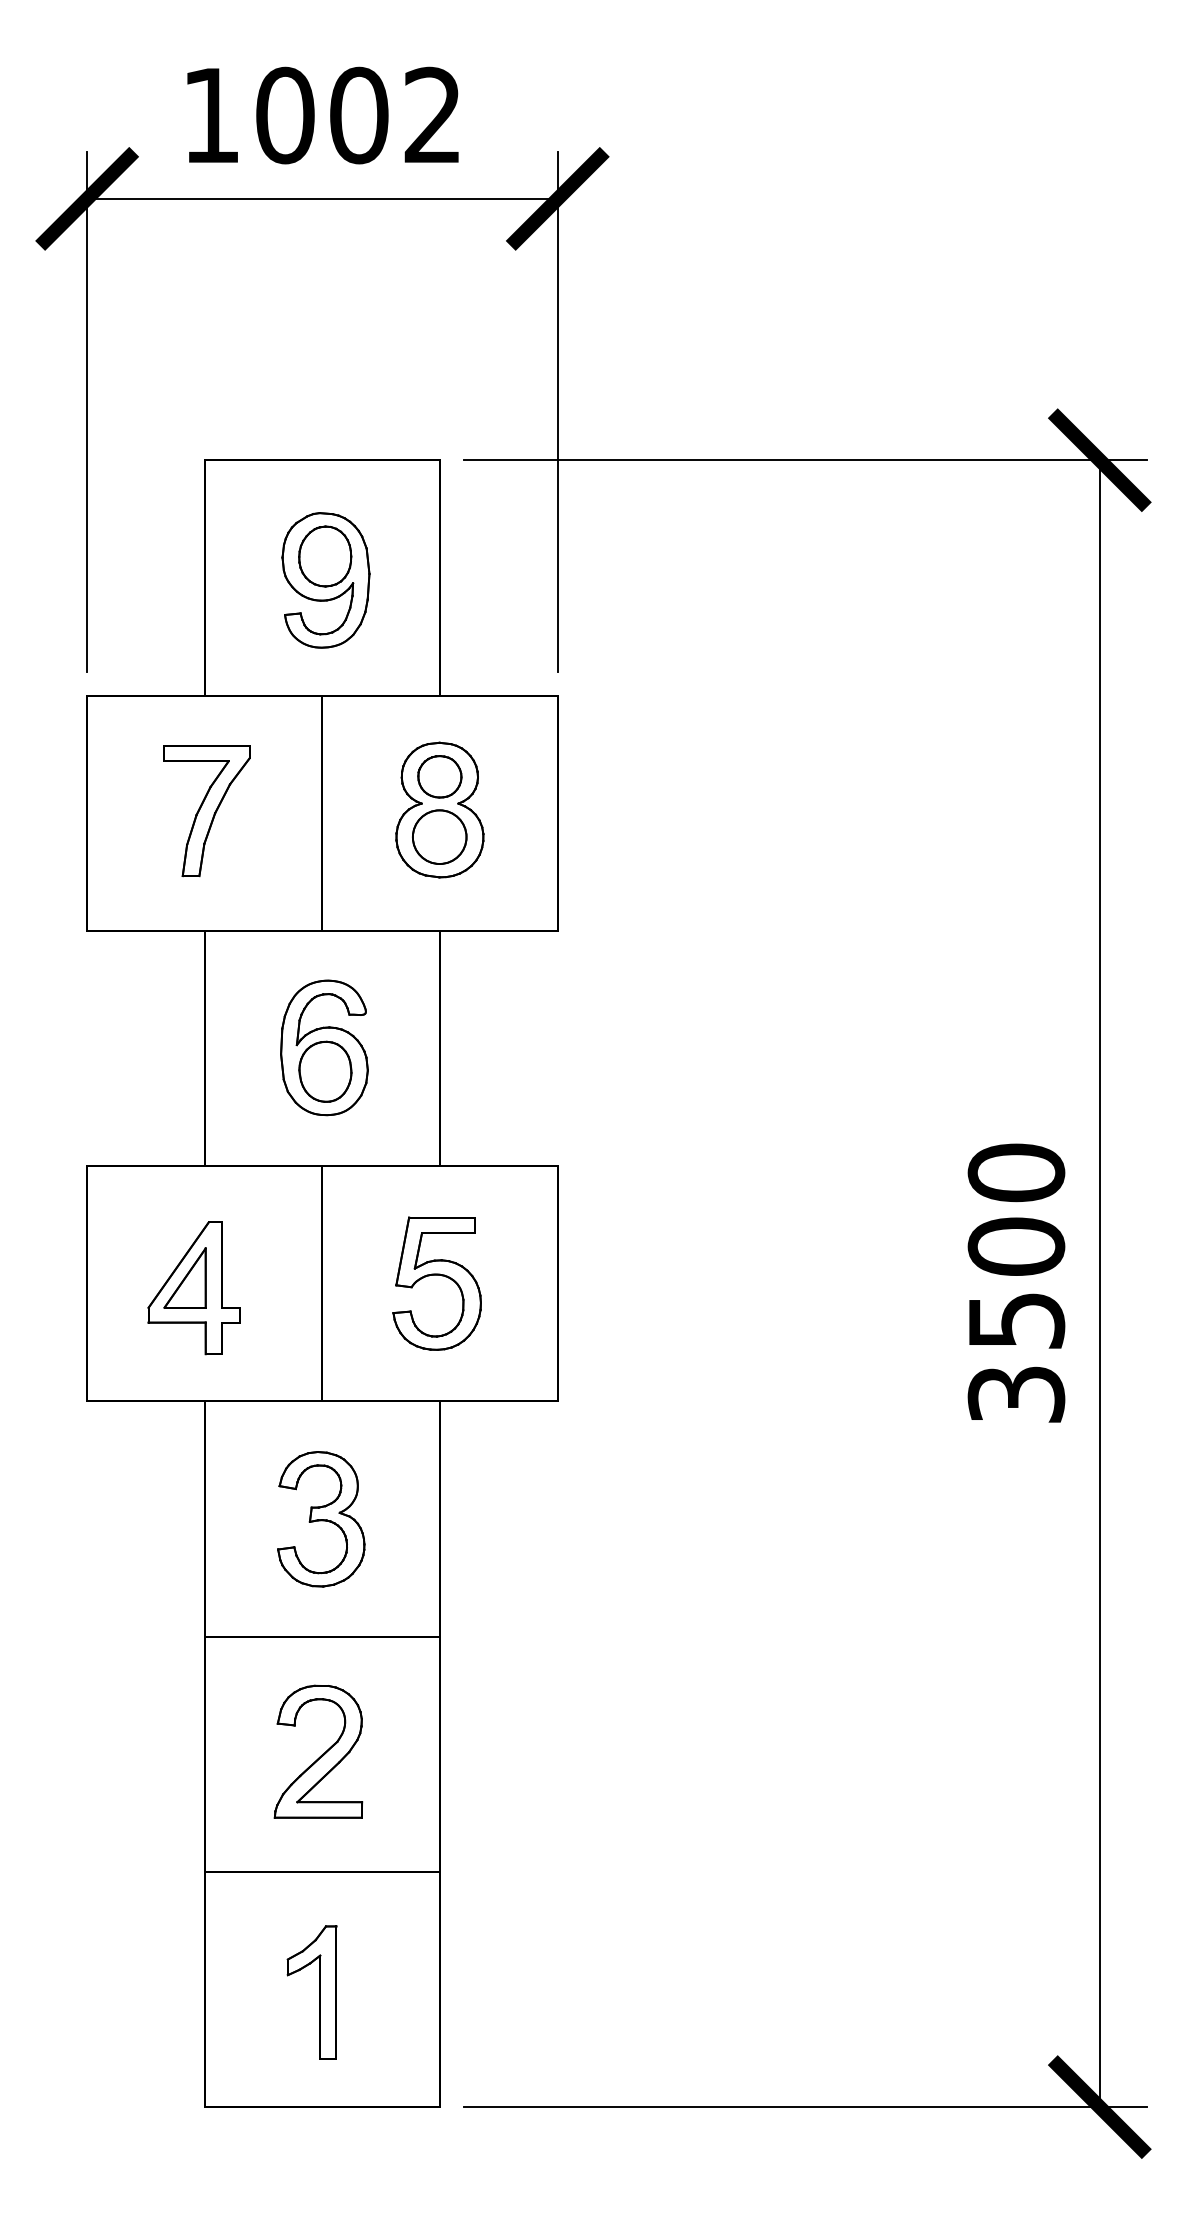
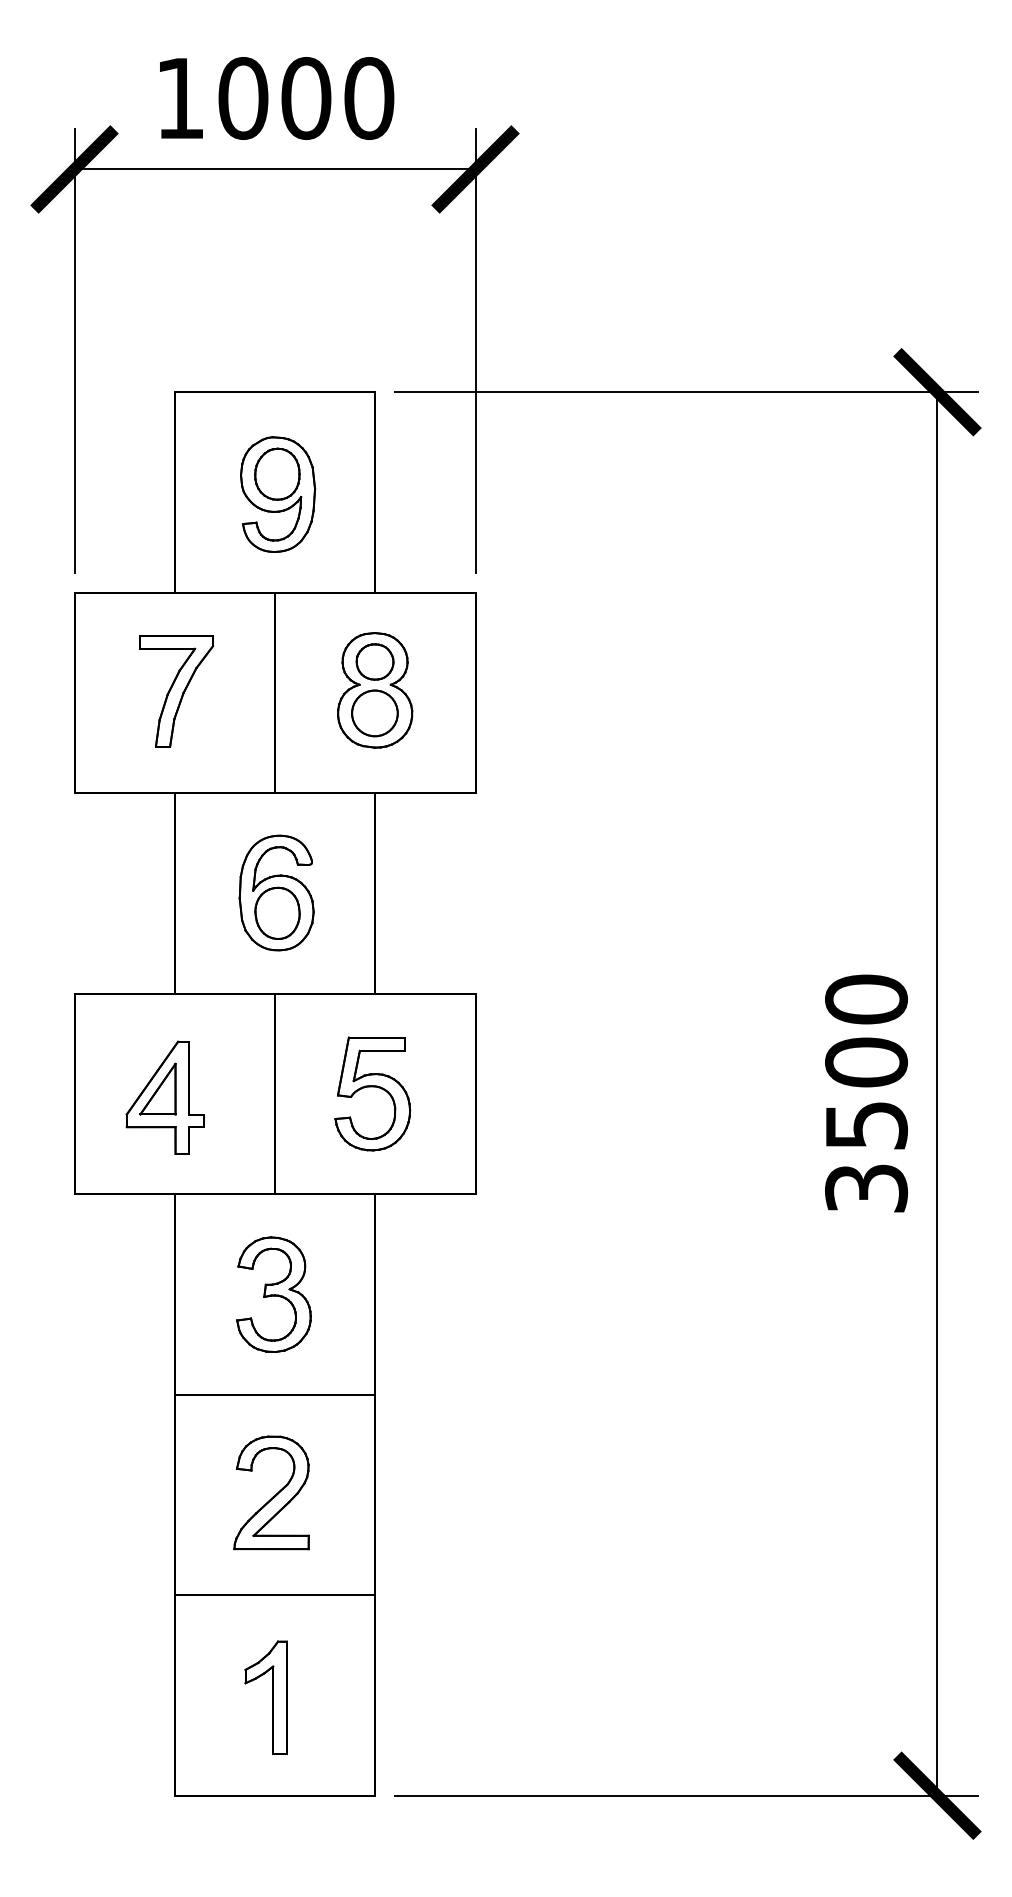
text: (433, 115) -> (369, 98), 1002 -> 1000

